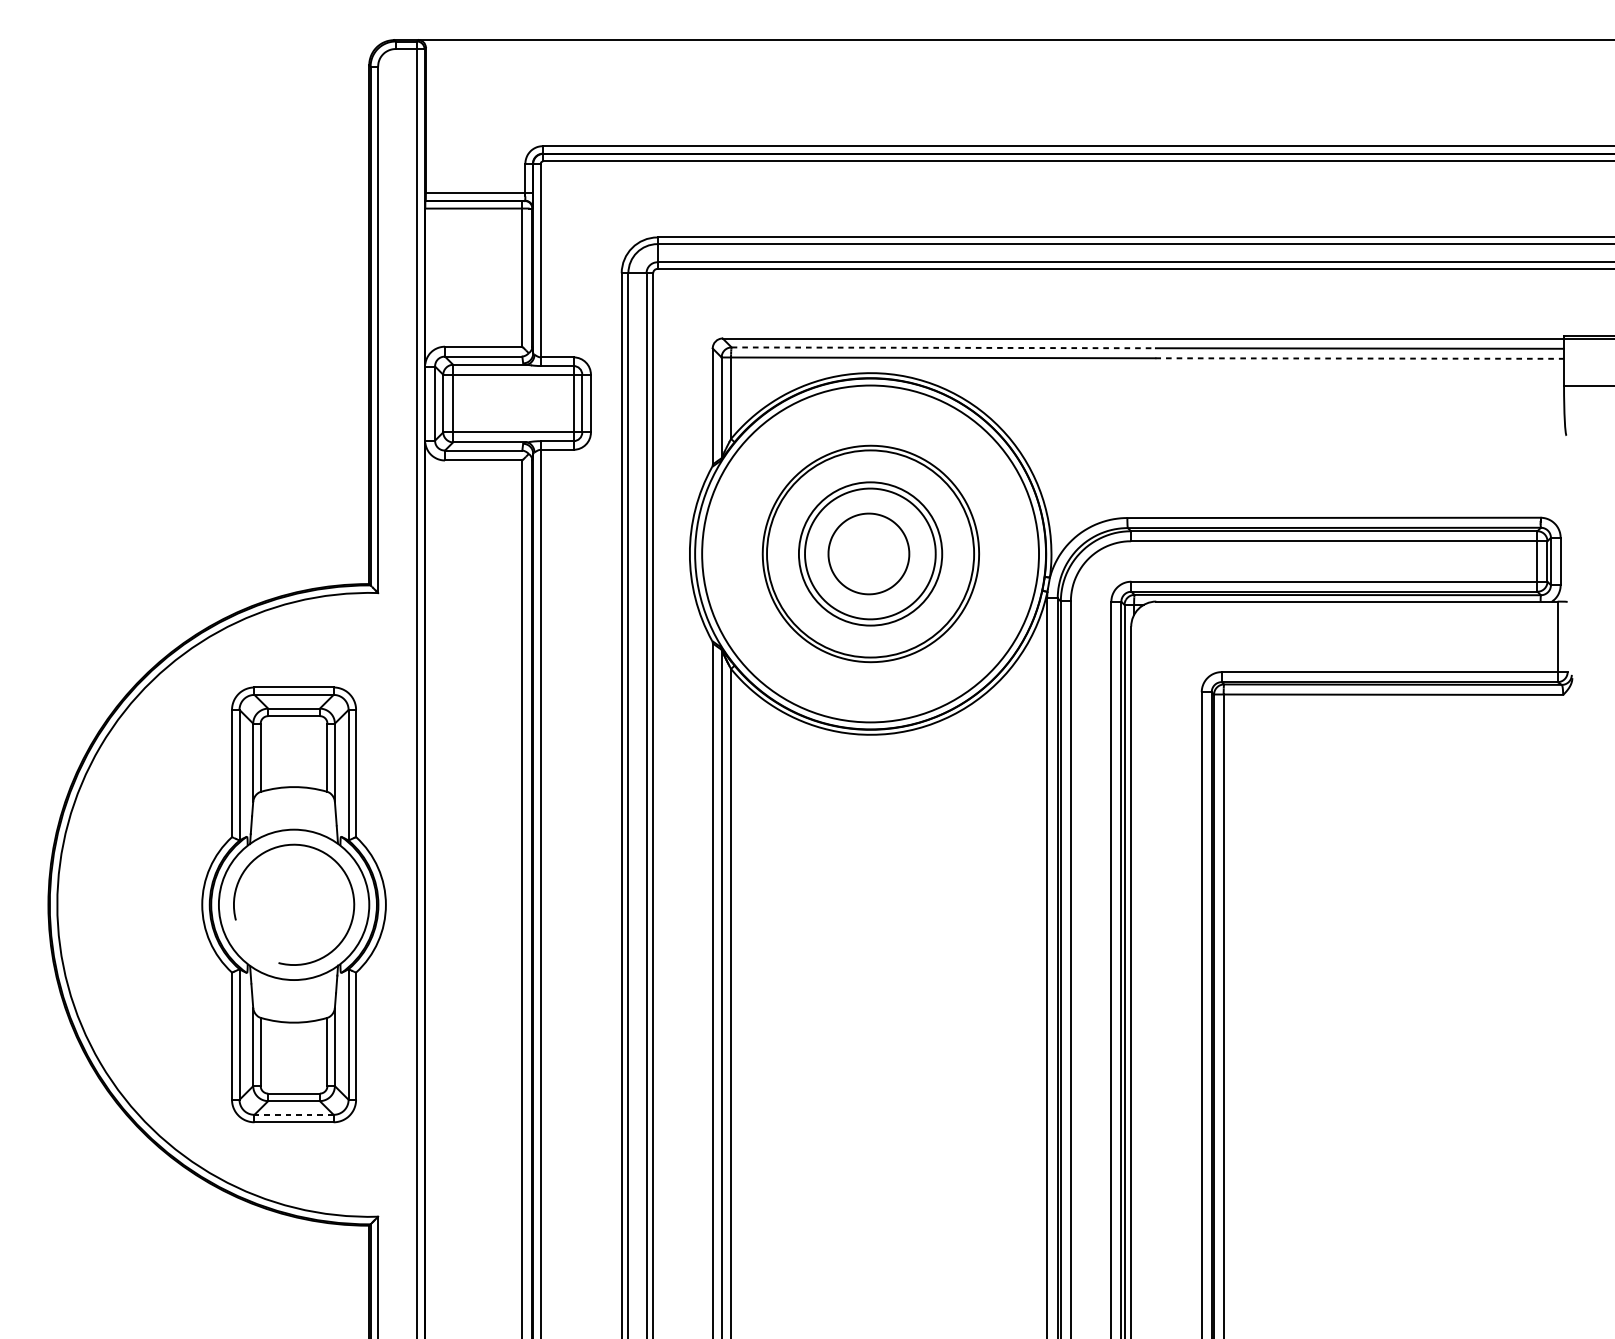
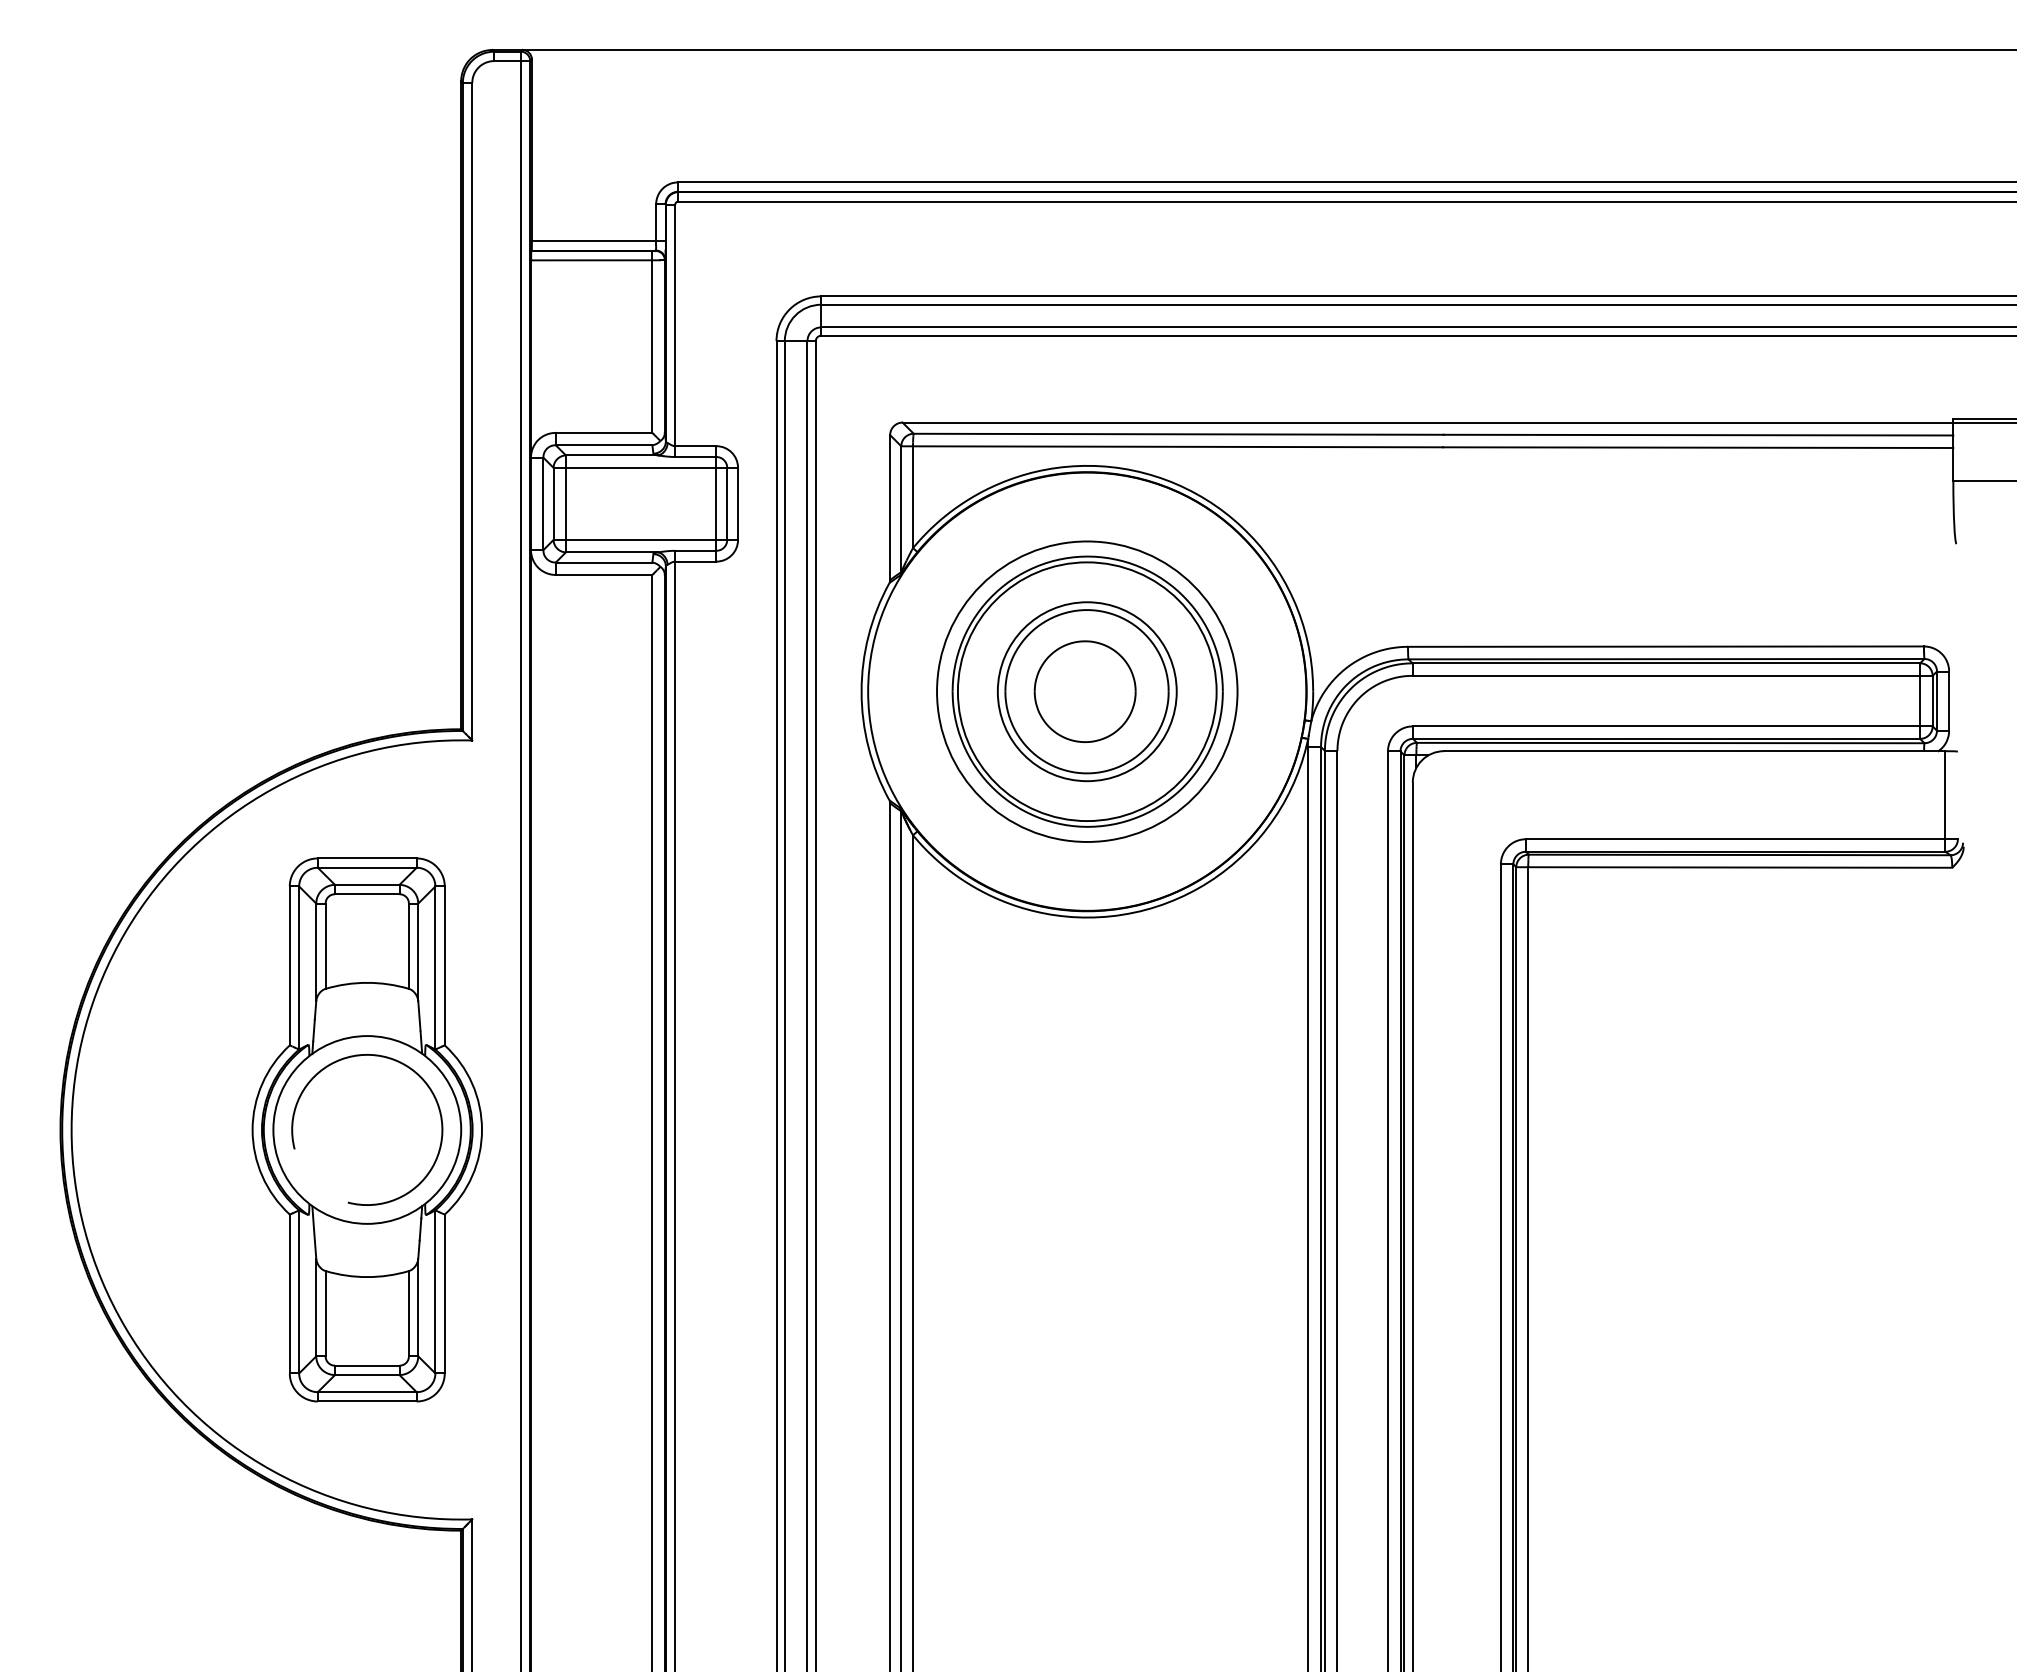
line: (943, 348) -> (1178, 434), dashed -> solid
line: (1359, 358) -> (1698, 447), dashed -> solid
circle: (870, 553) -> (1087, 691), size x0.71
line: (293, 1115) -> (366, 1392), dashed -> solid

